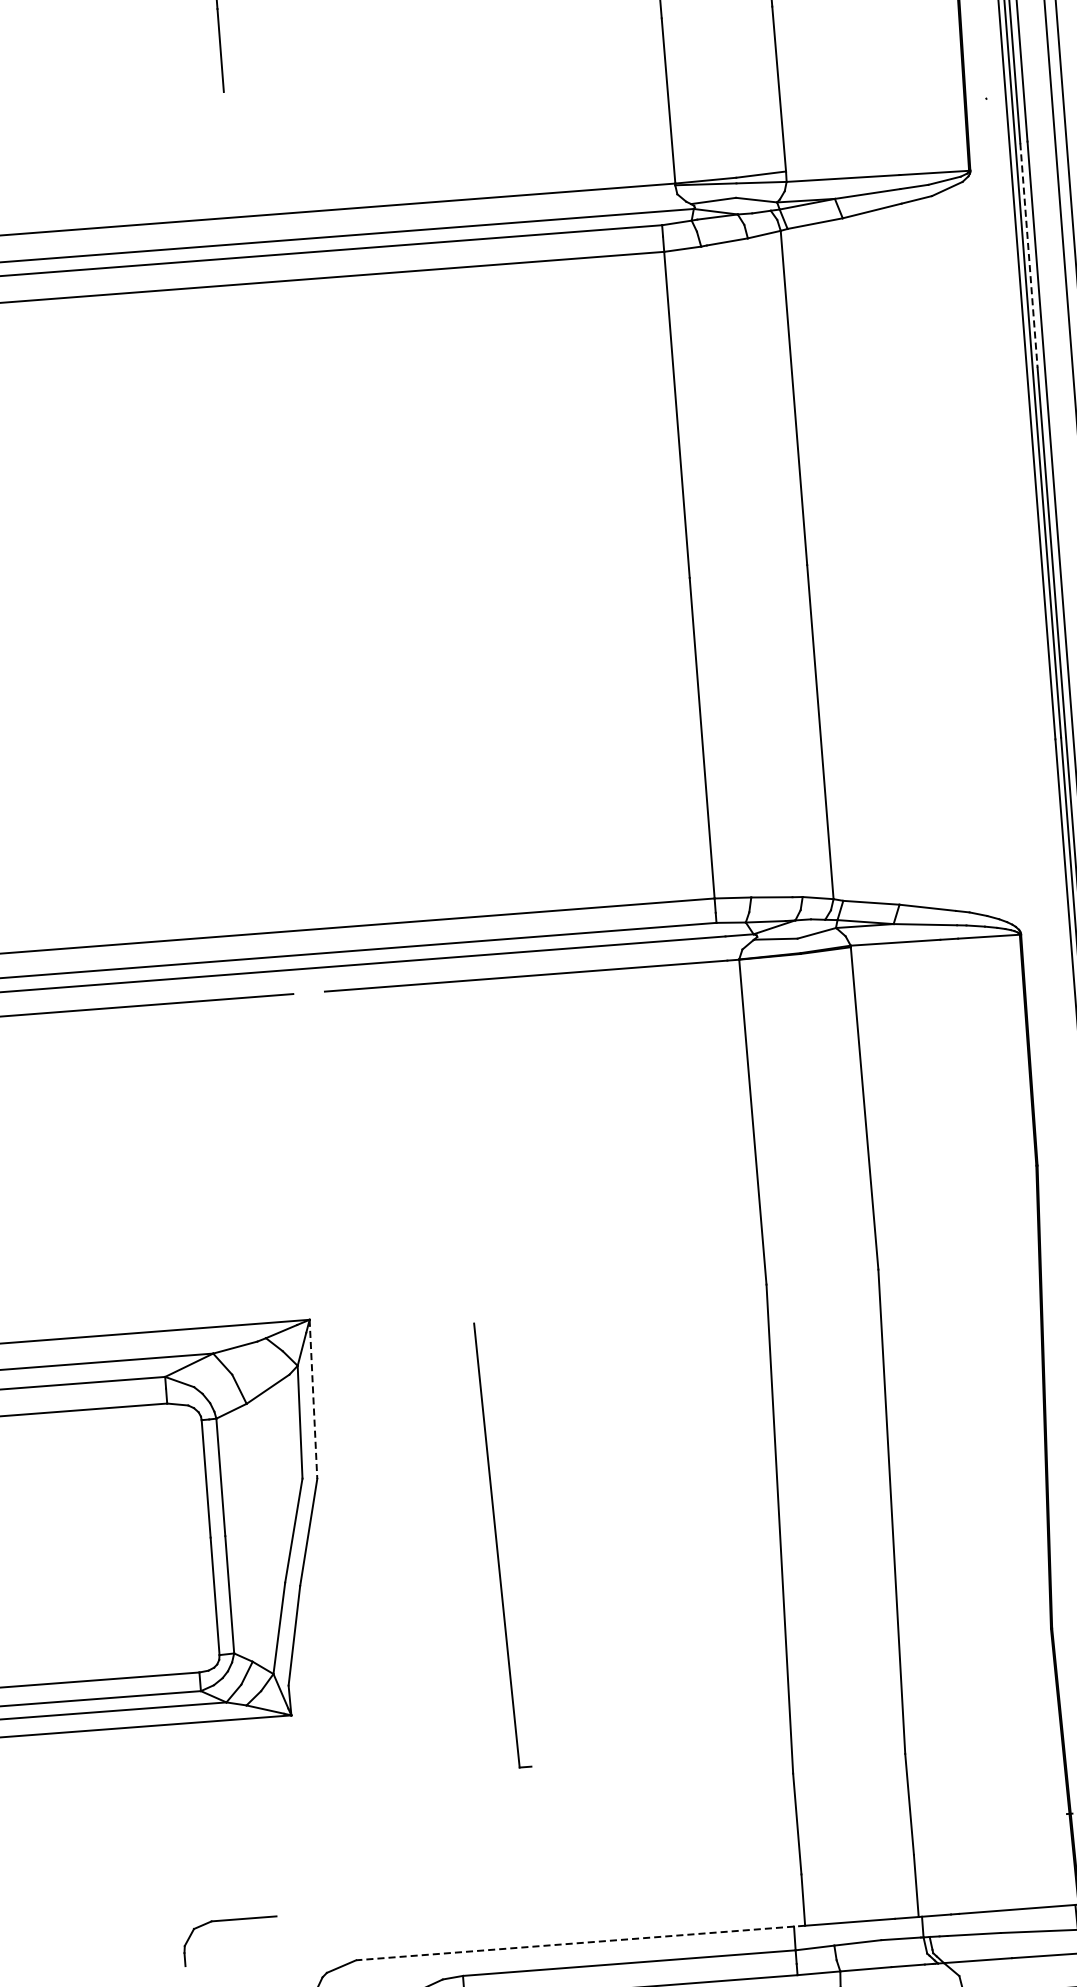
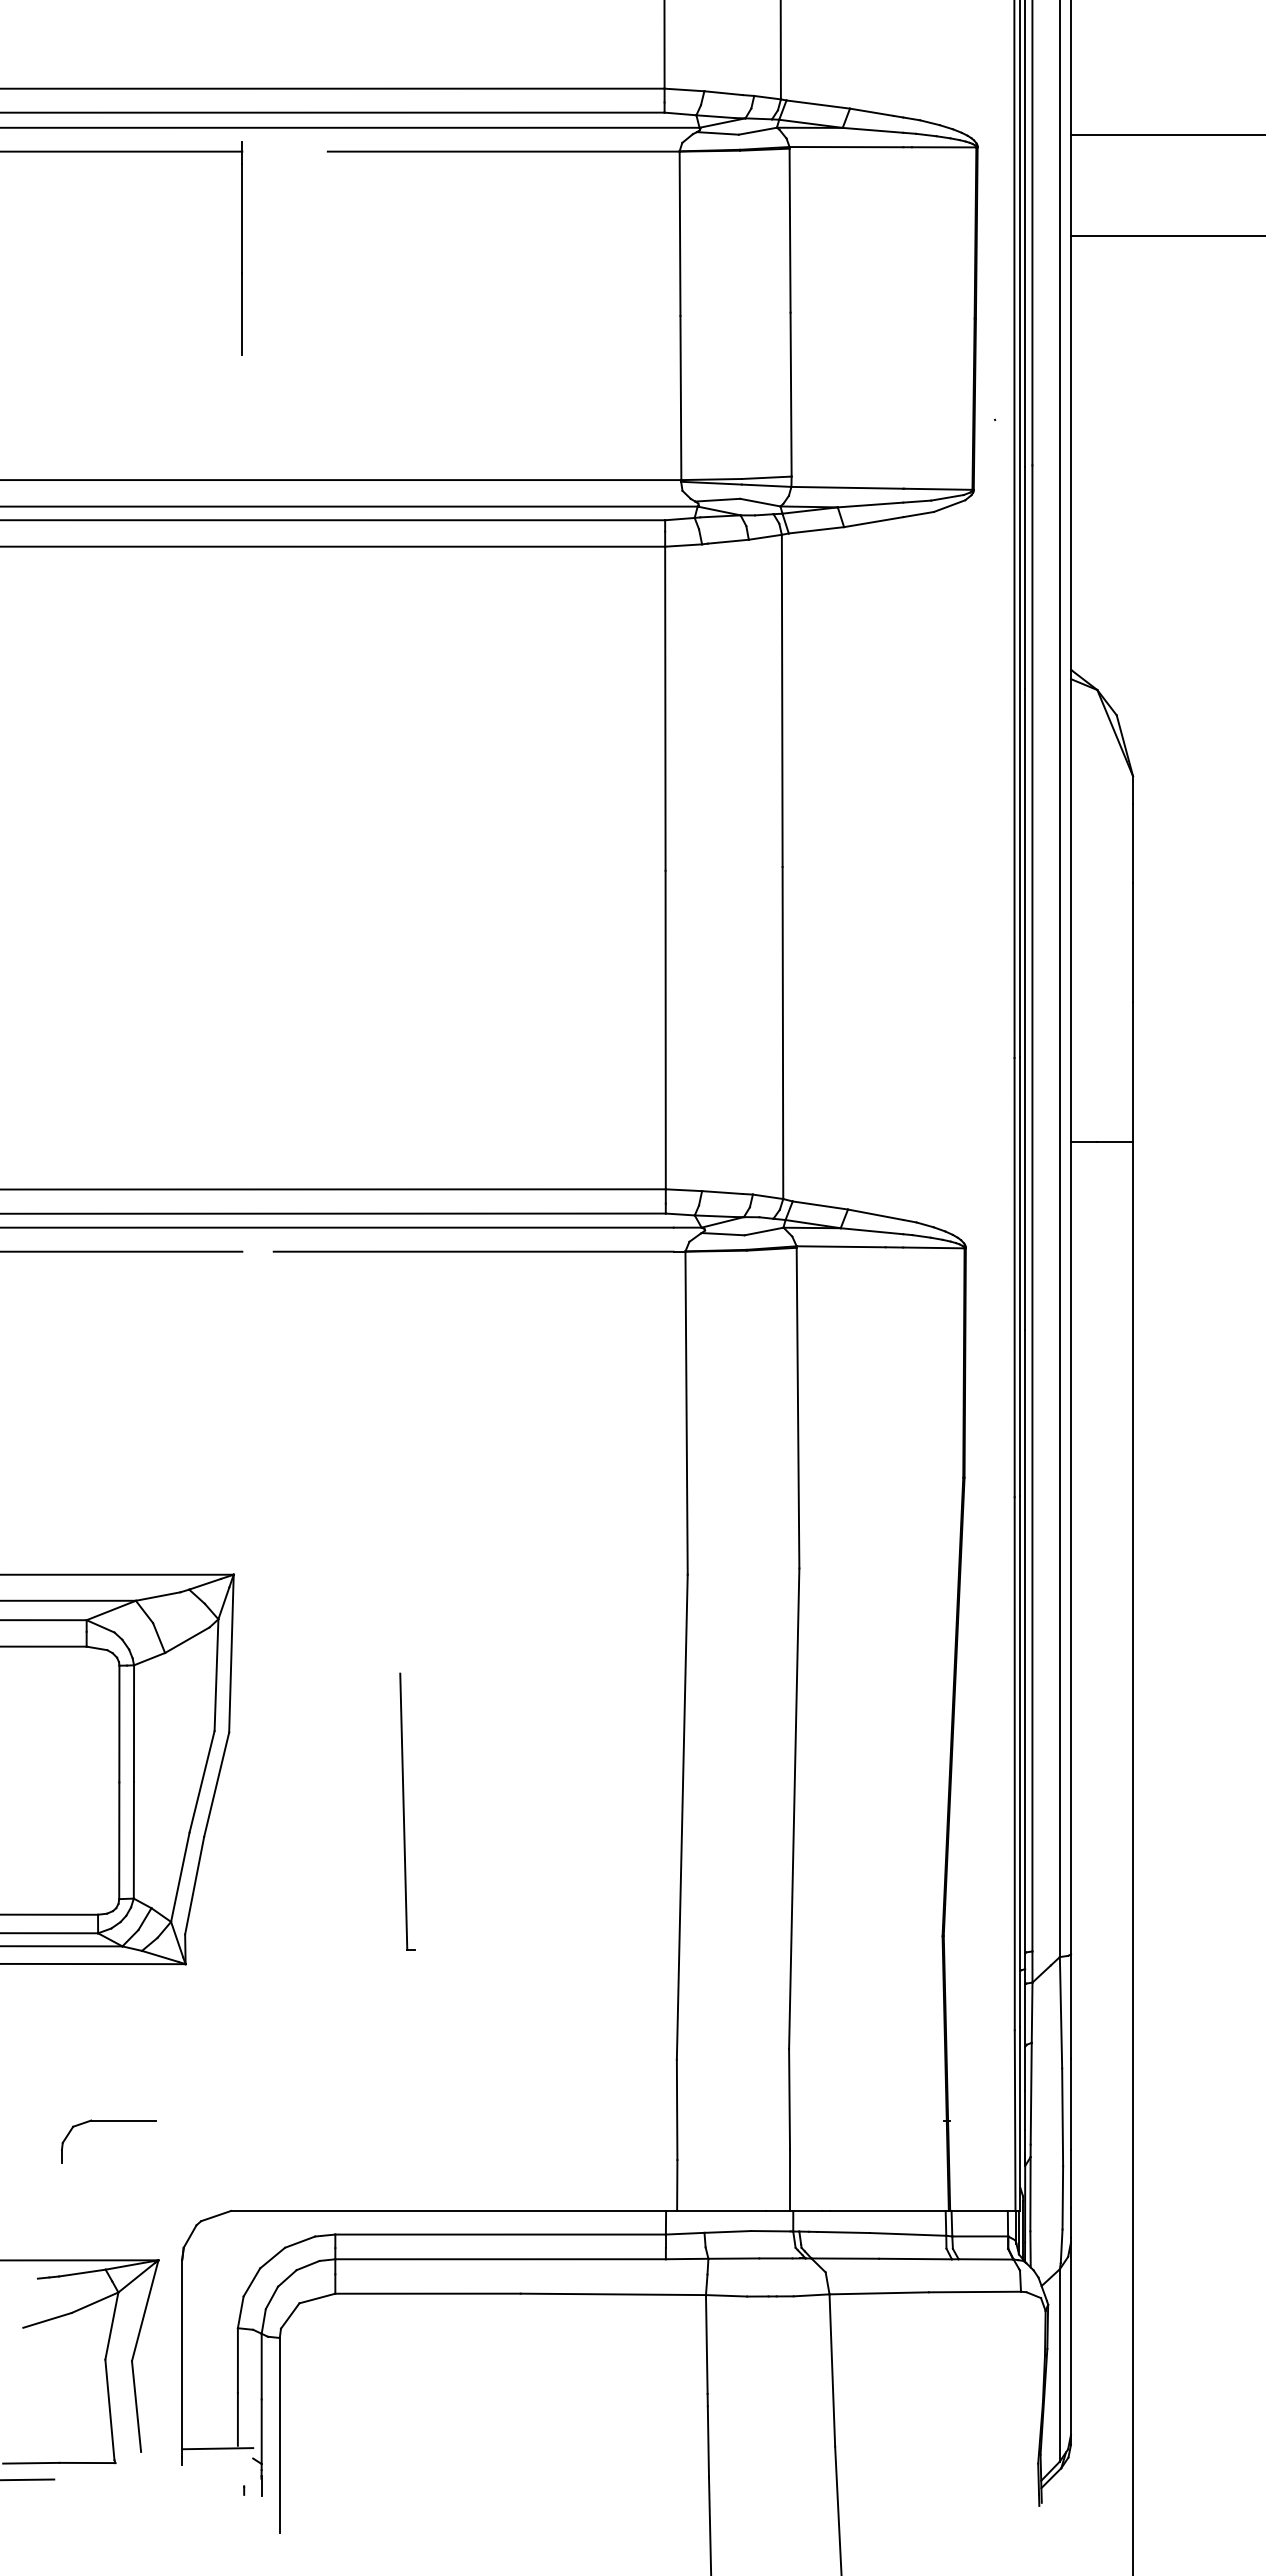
line: (1029, 255) -> (1025, 578), dashed -> solid
line: (313, 1399) -> (231, 1653), dashed -> solid
part: (502, 1544) -> (407, 1811), size x0.62
part: (229, 1920) -> (108, 2121), moved
line: (580, 1942) -> (453, 2210), dashed -> solid

